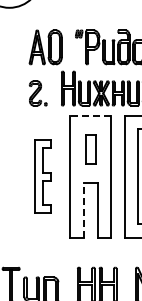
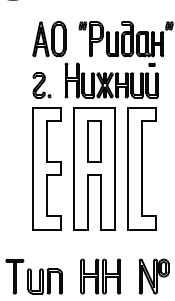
line: (90, 115) -> (94, 107), dashed -> solid
part: (90, 149) -> (94, 141), size x1.43
part: (42, 176) -> (46, 168), size x1.67
line: (83, 210) -> (87, 202), dashed -> solid

